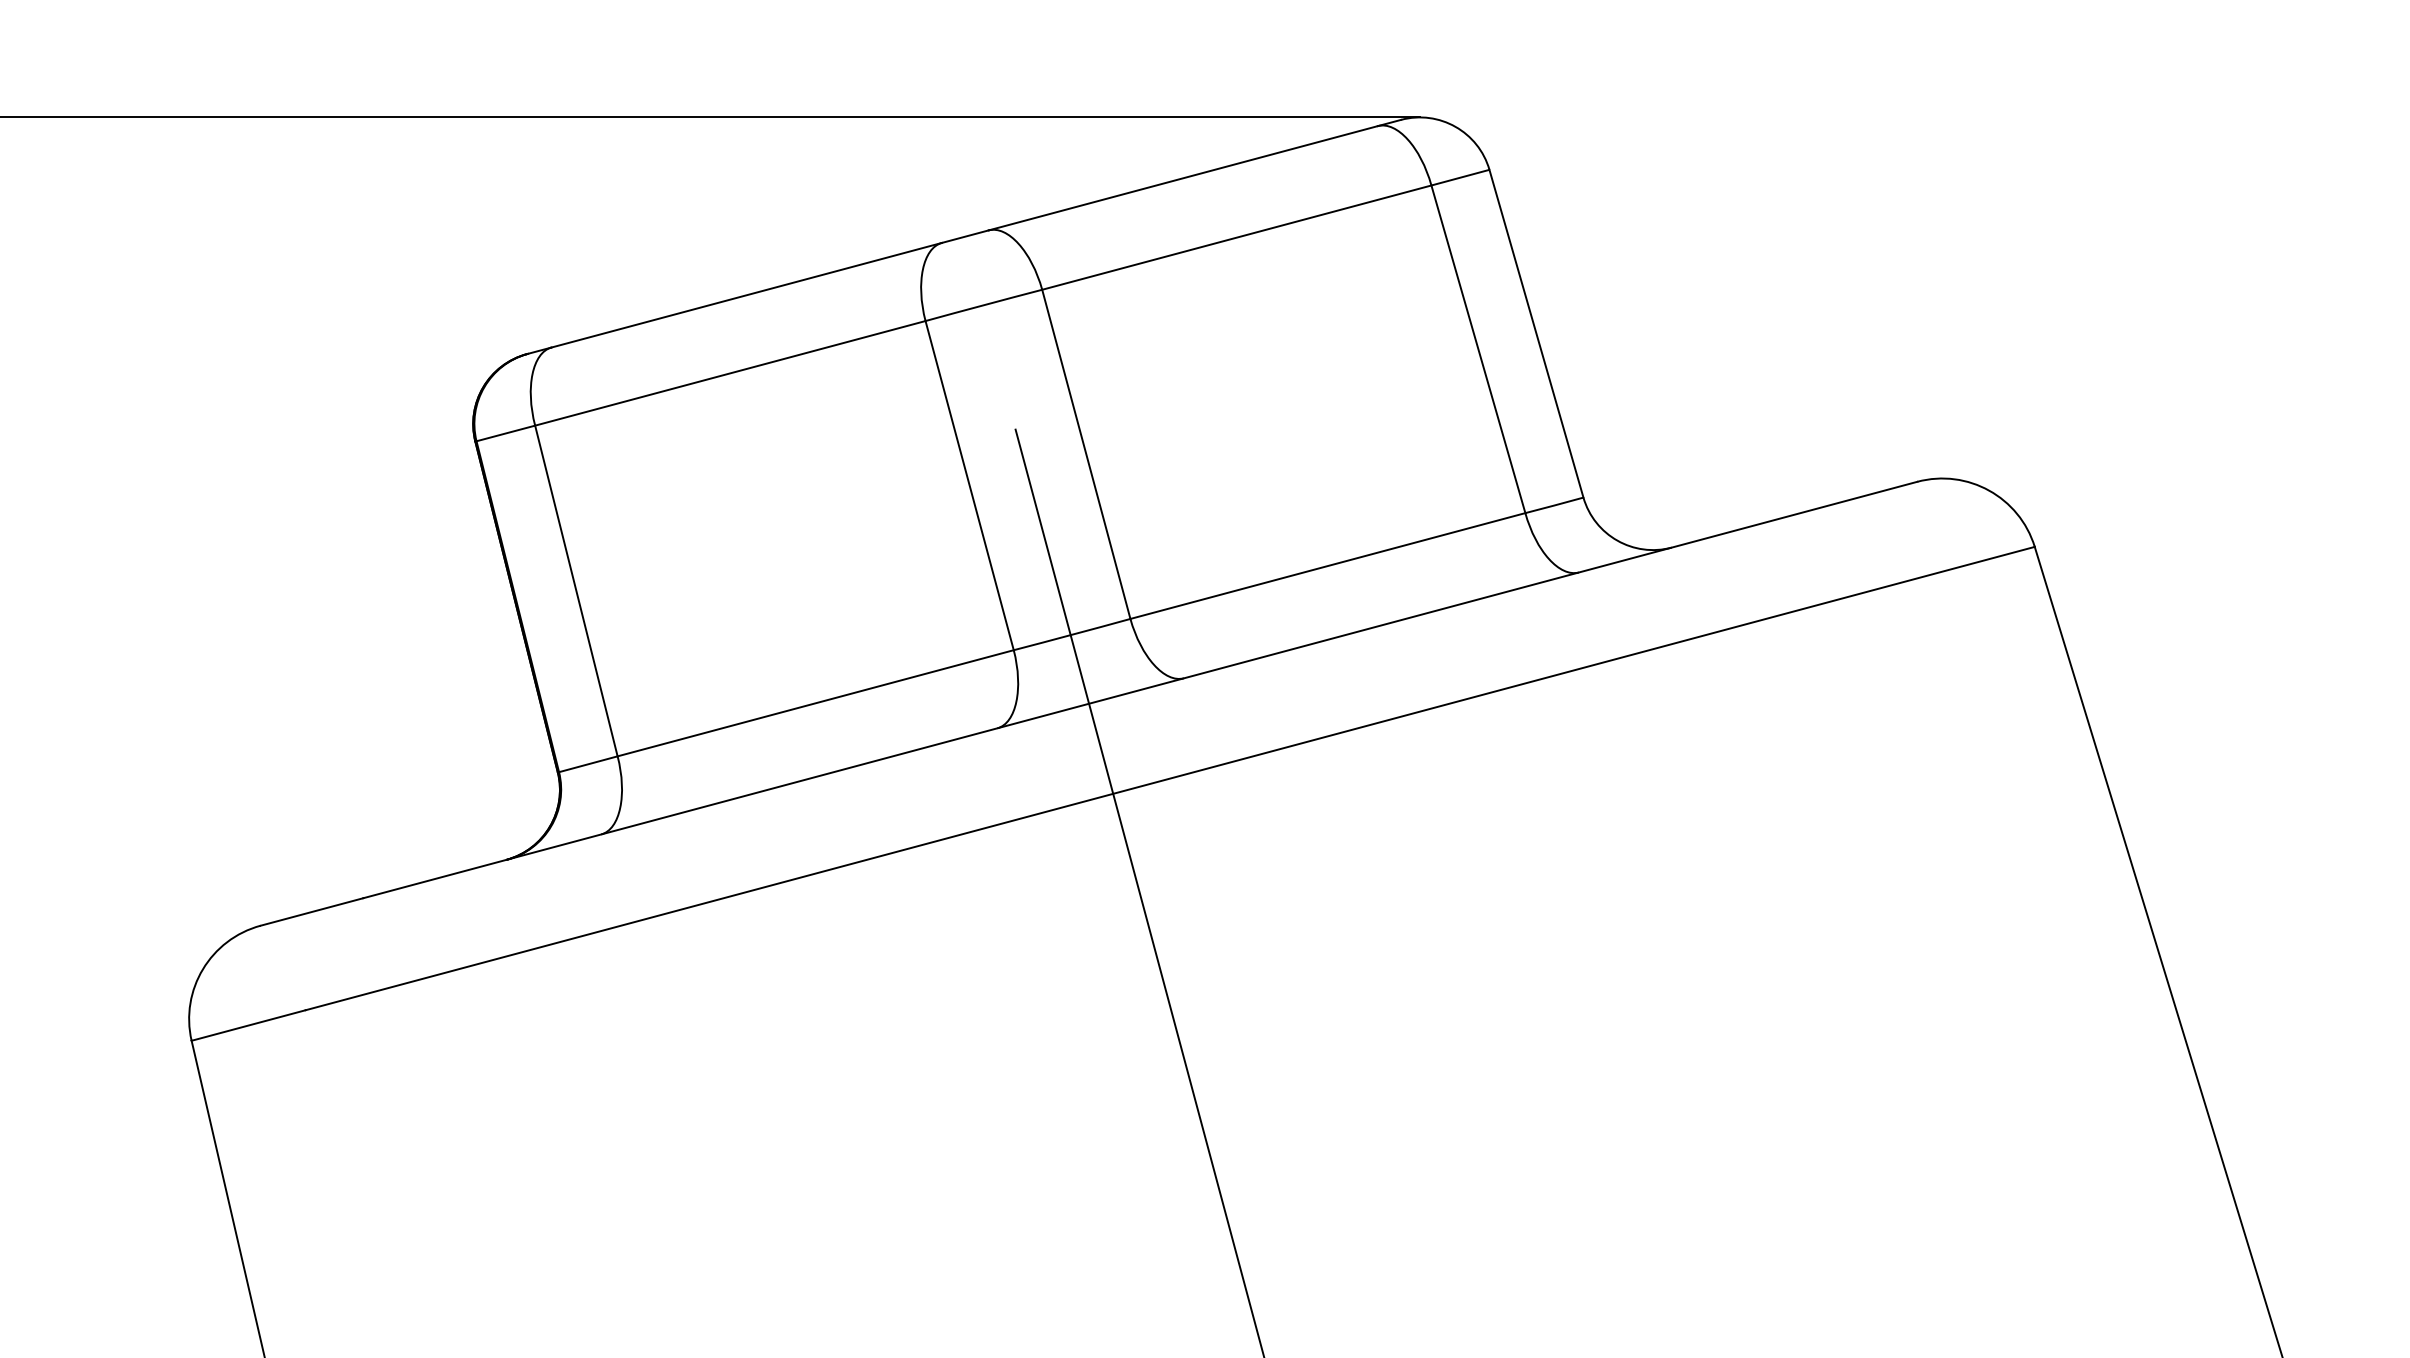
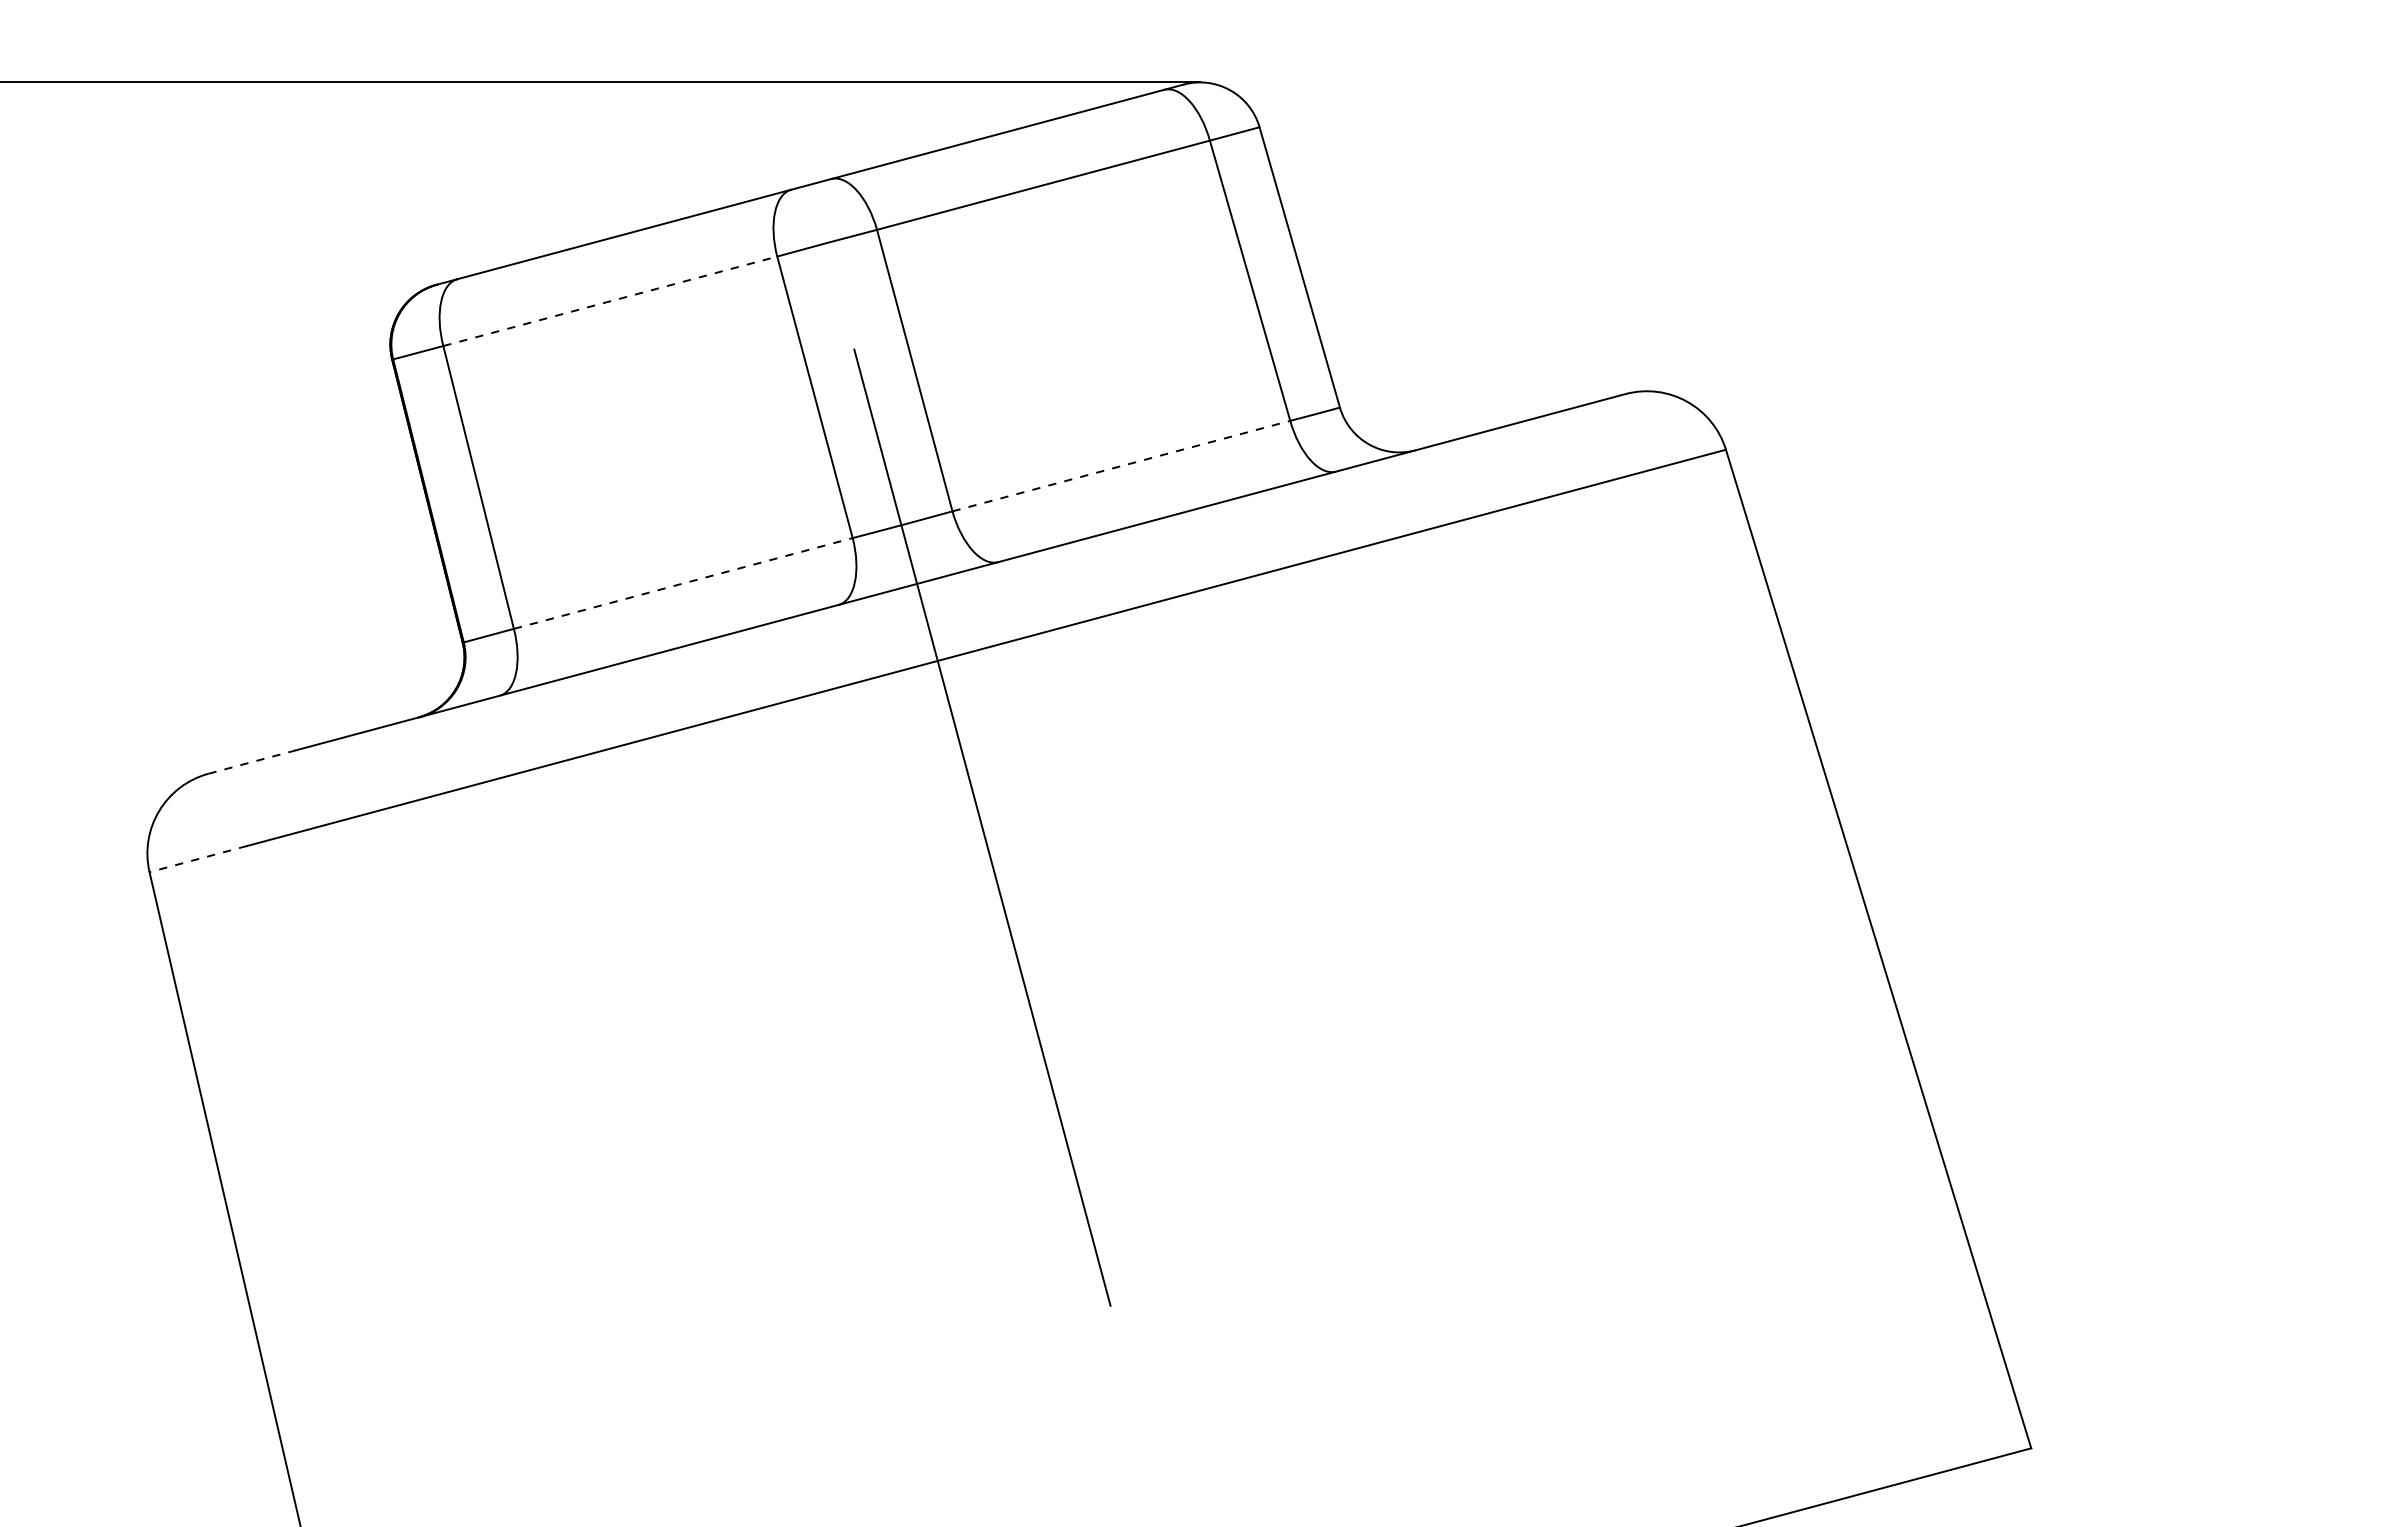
line: (730, 373) -> (610, 301), solid -> dashed
line: (1328, 566) -> (1121, 466), solid -> dashed
line: (815, 703) -> (683, 583), solid -> dashed
line: (312, 912) -> (252, 762), solid -> dashed
line: (247, 1025) -> (197, 859), solid -> dashed

